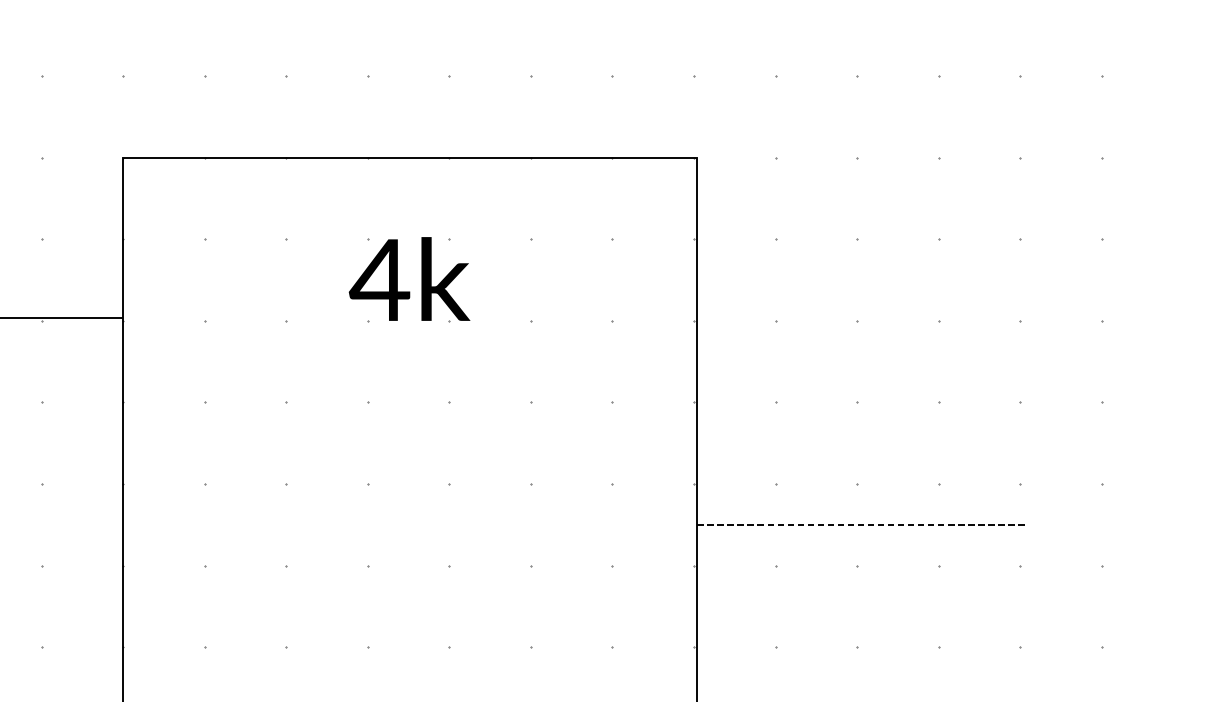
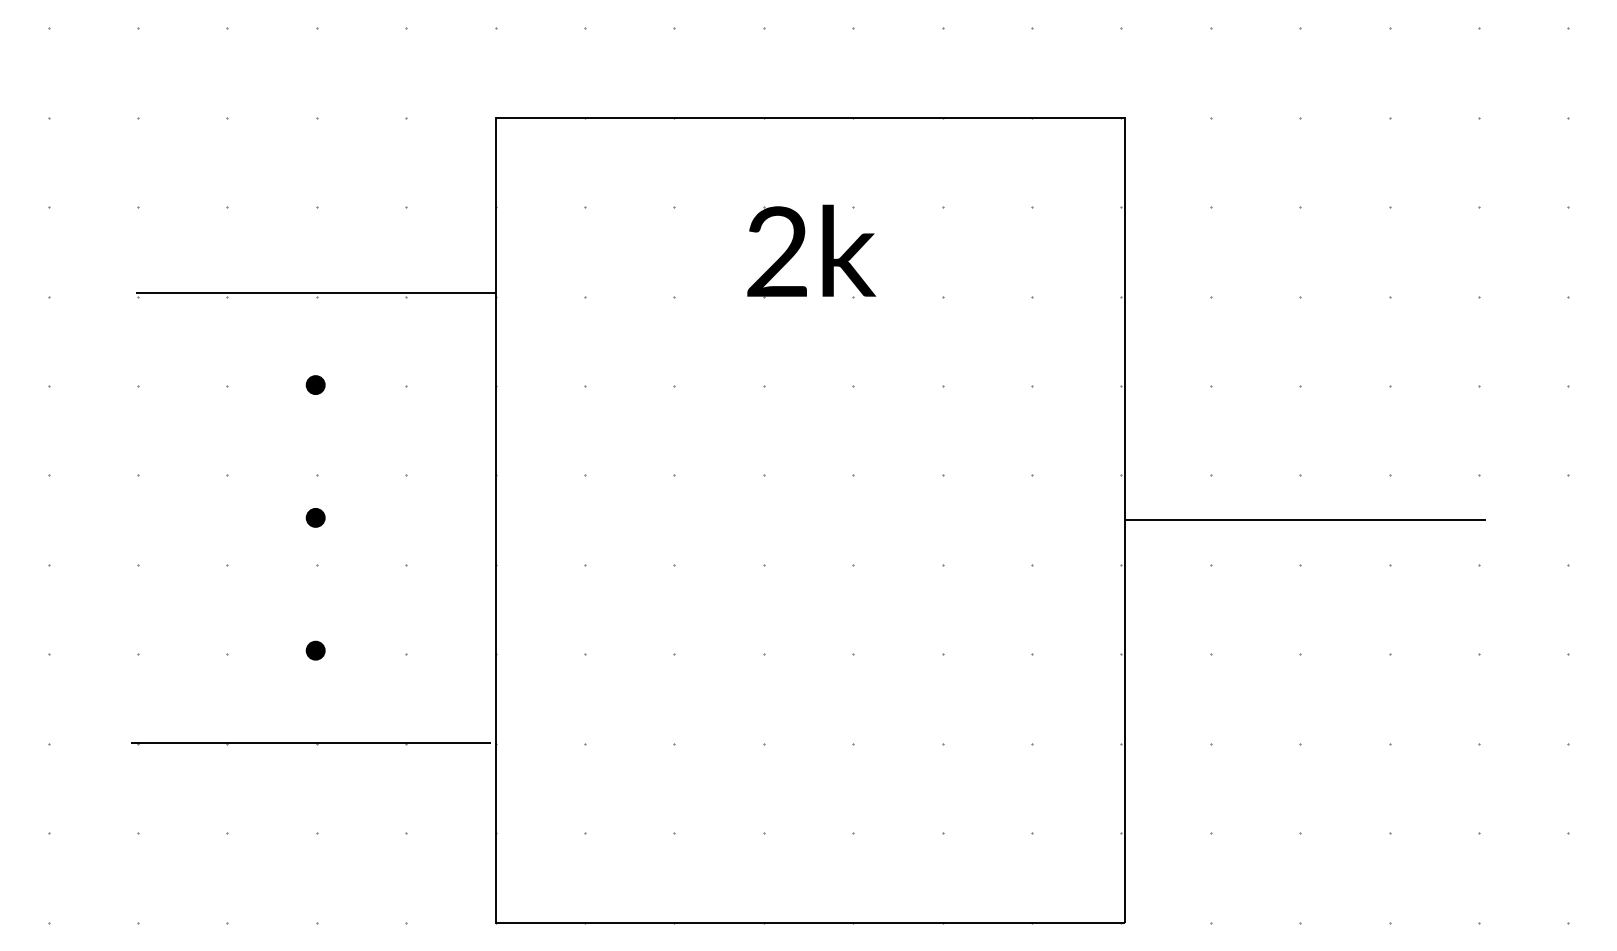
text: (379, 279) -> (776, 251), 4k -> 2k
line: (861, 525) -> (1305, 520), dashed -> solid

